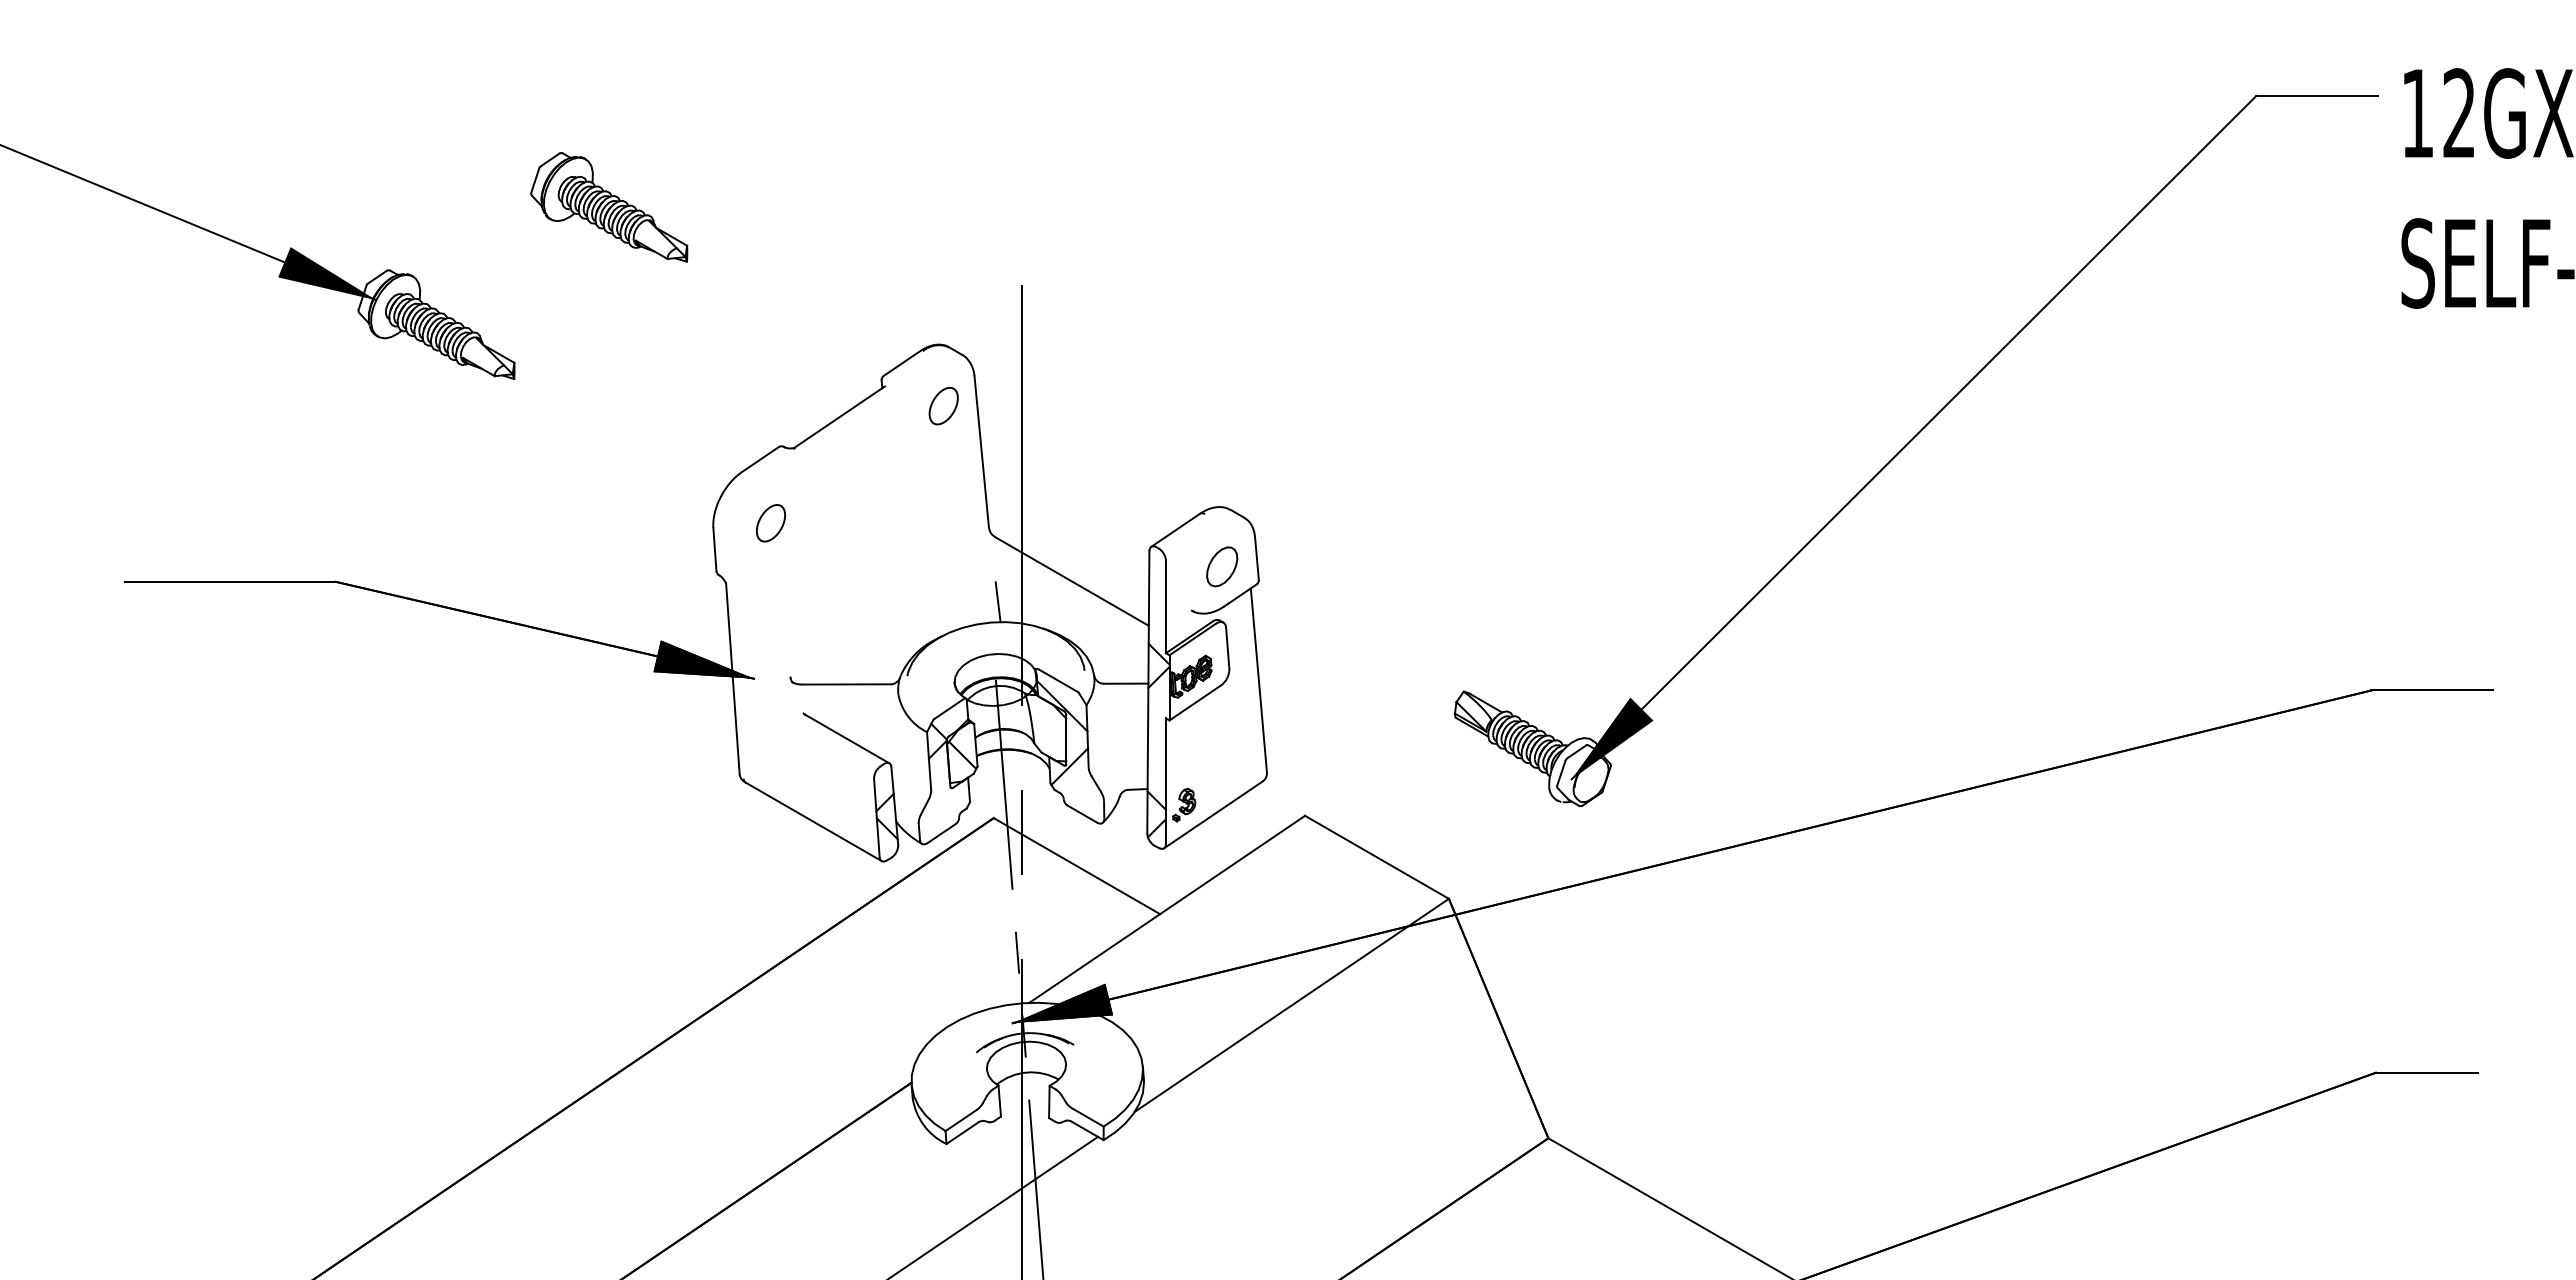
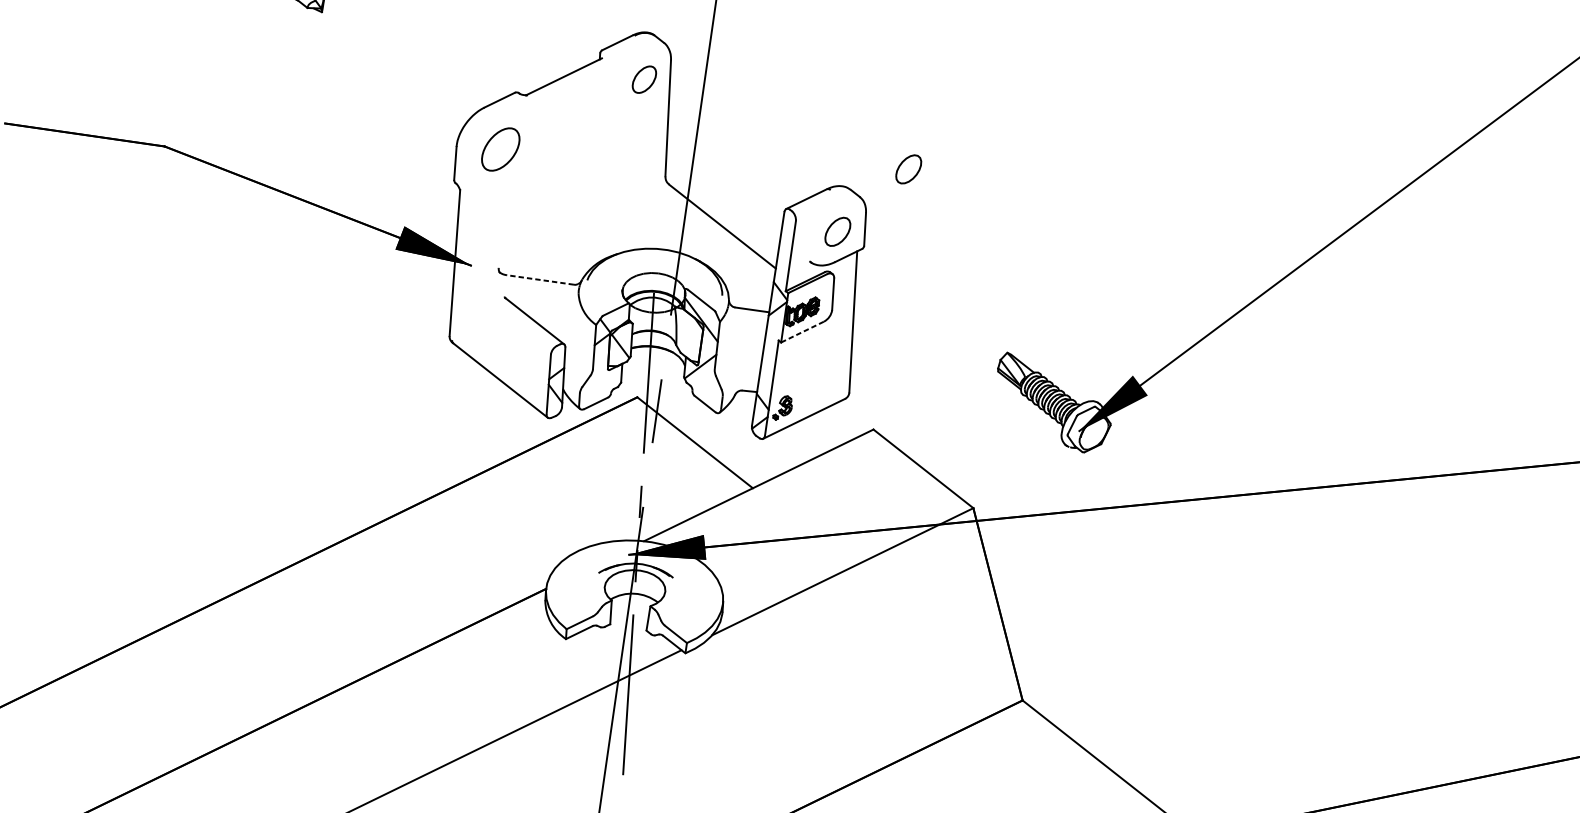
part: (1302, 472) -> (909, 169), added
part: (770, 523) -> (500, 149), size x1.6
line: (997, 602) -> (663, 234), removed
line: (846, 684) -> (540, 280), solid -> dashed
line: (1195, 702) -> (802, 331), solid -> dashed

